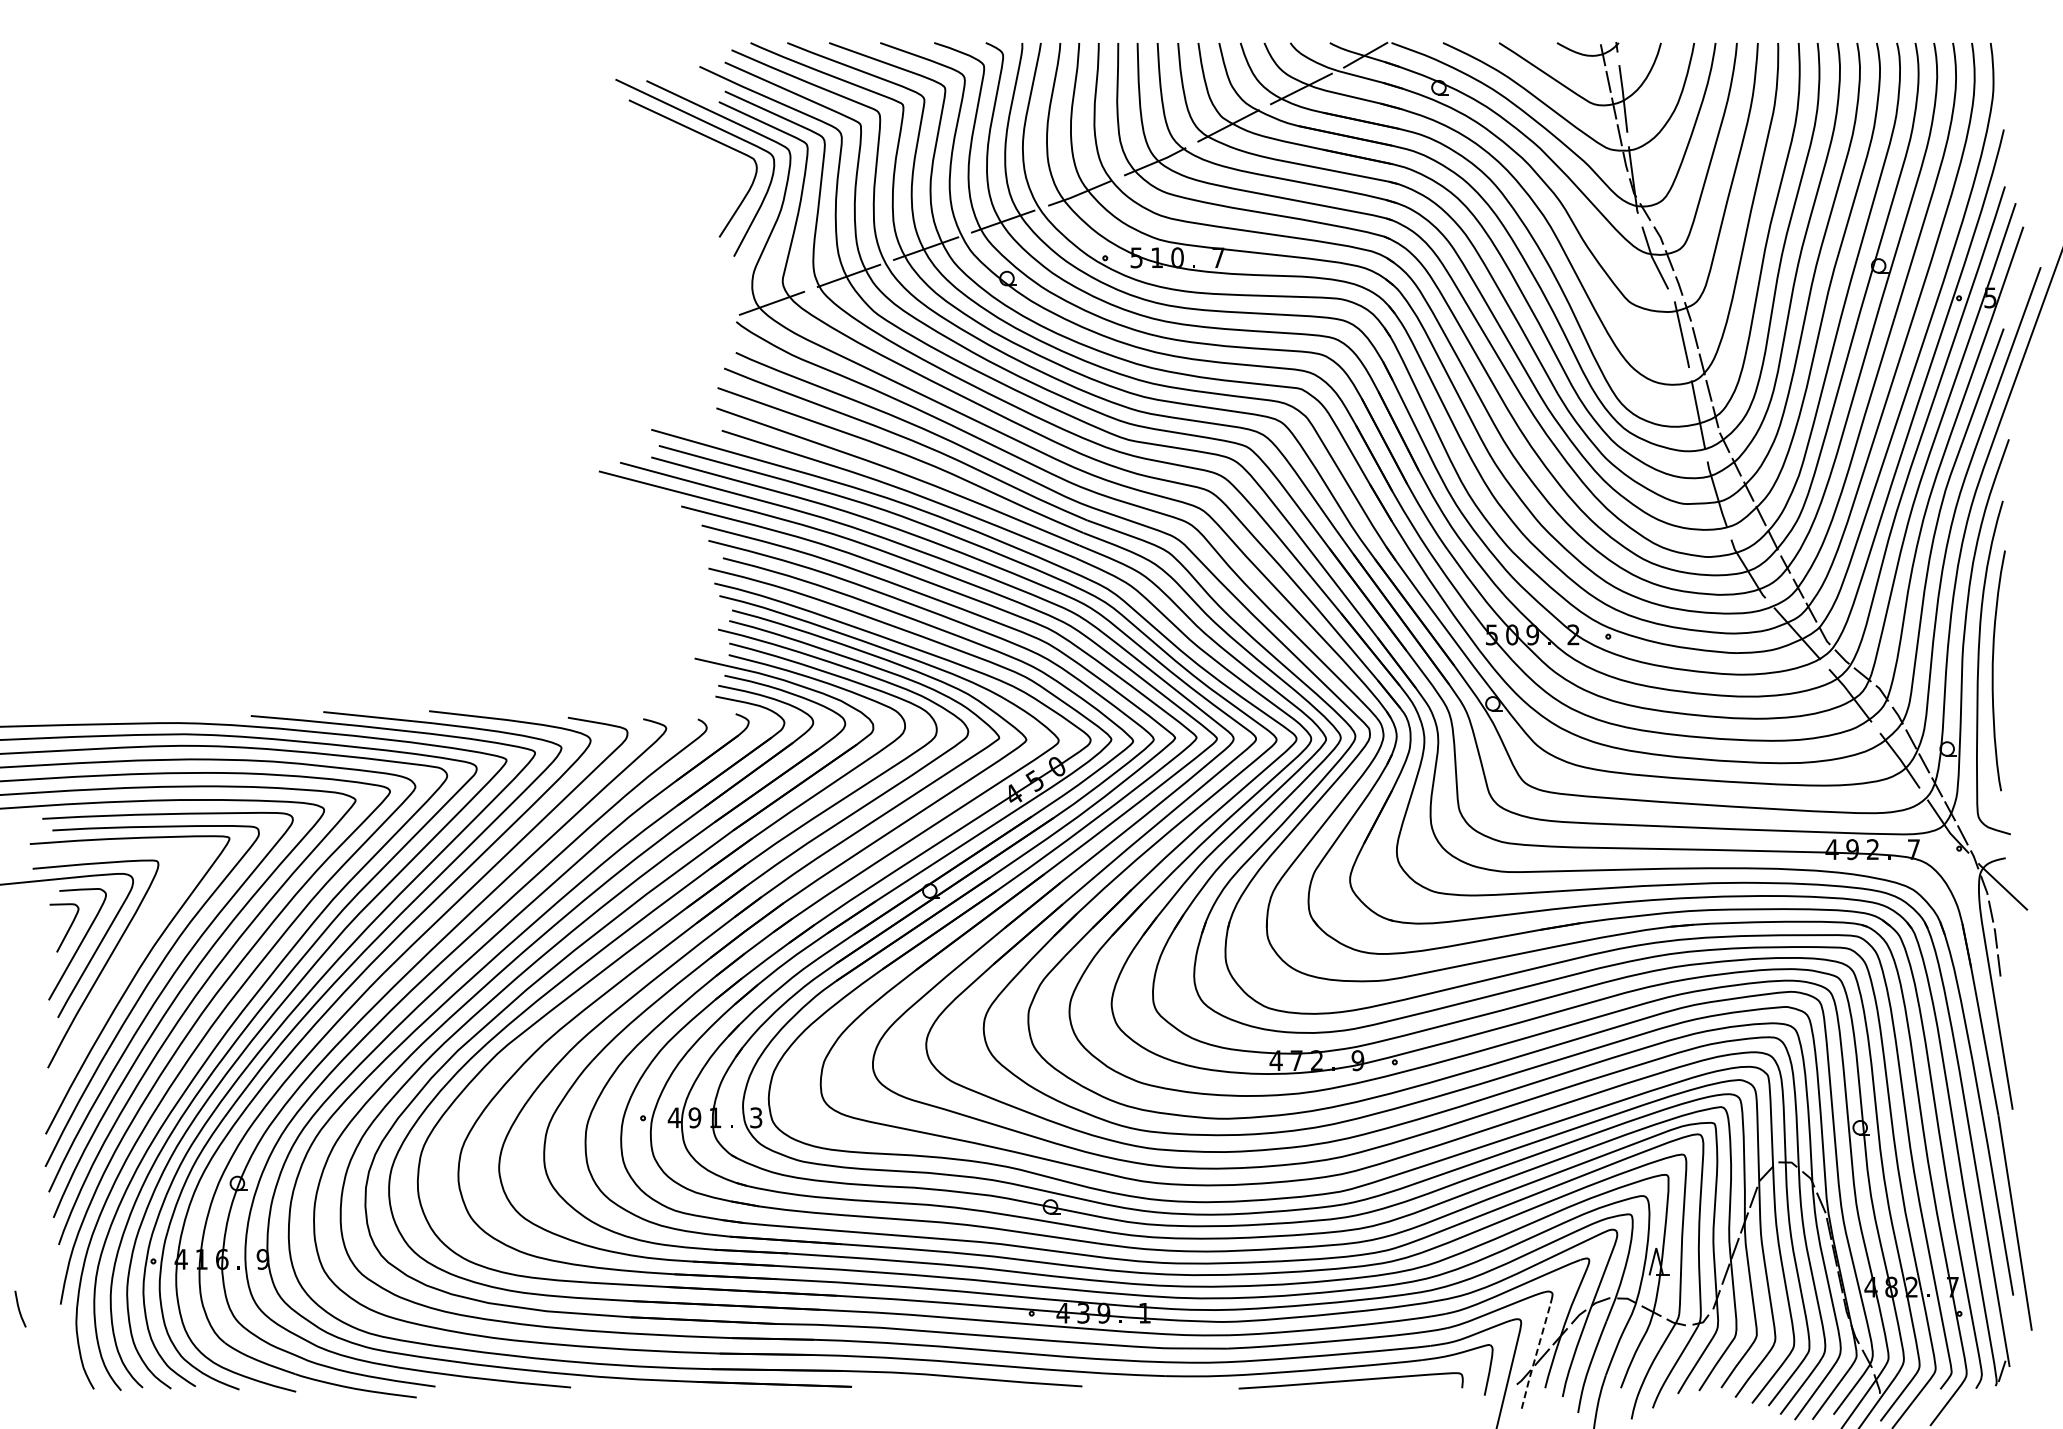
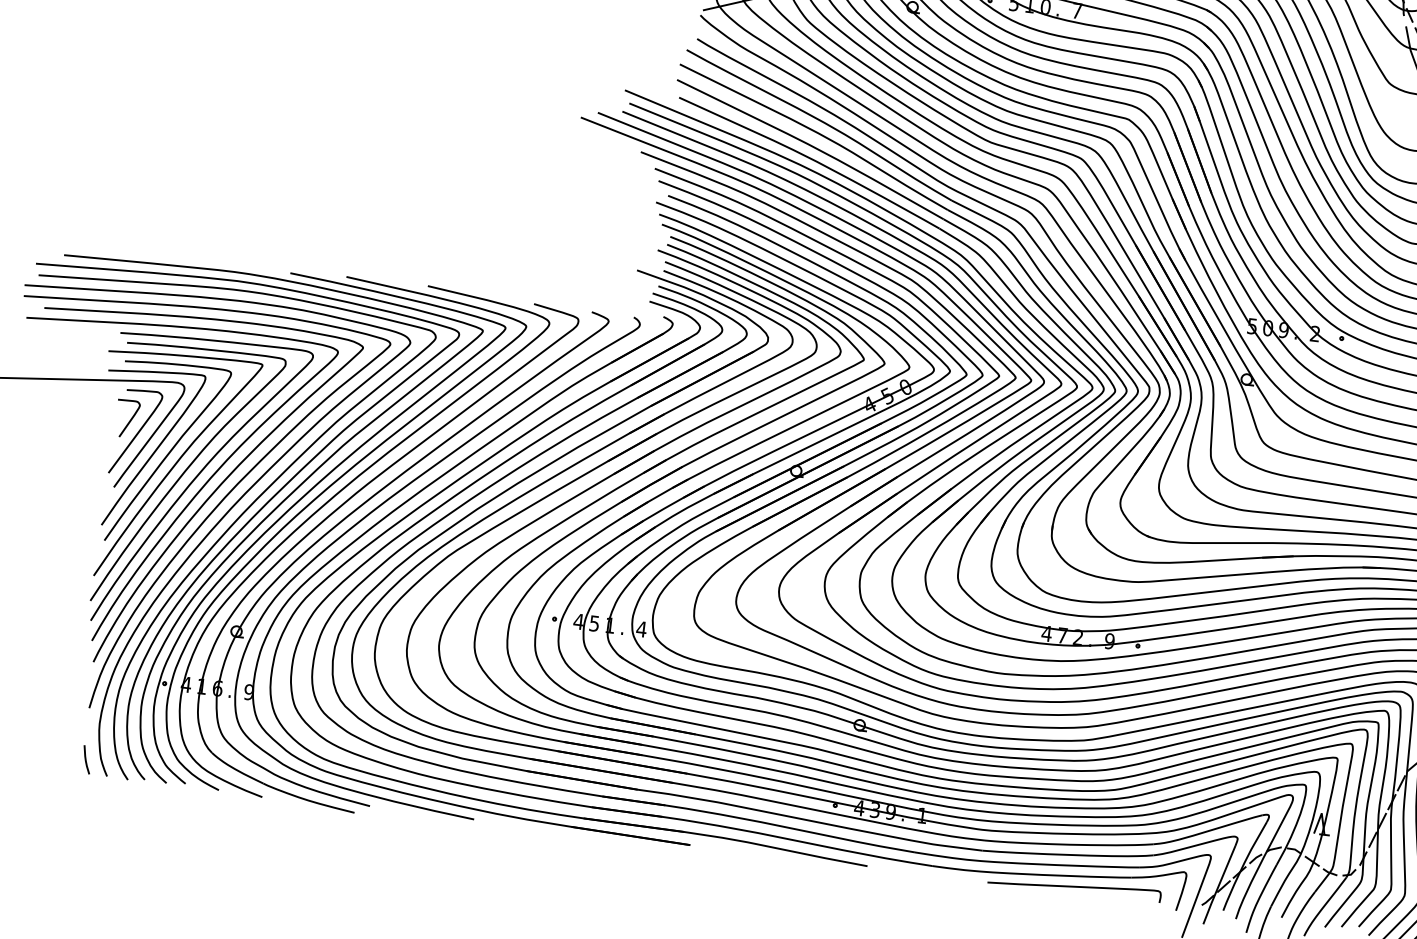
curve: (121, 967) -> (167, 454), added
text: (694, 1117) -> (594, 623), 9 -> 5
text: (755, 1117) -> (641, 628), 3 -> 4
line: (19, 1308) -> (86, 759), moved
line: (1535, 1356) -> (1218, 885), dashed -> solid

